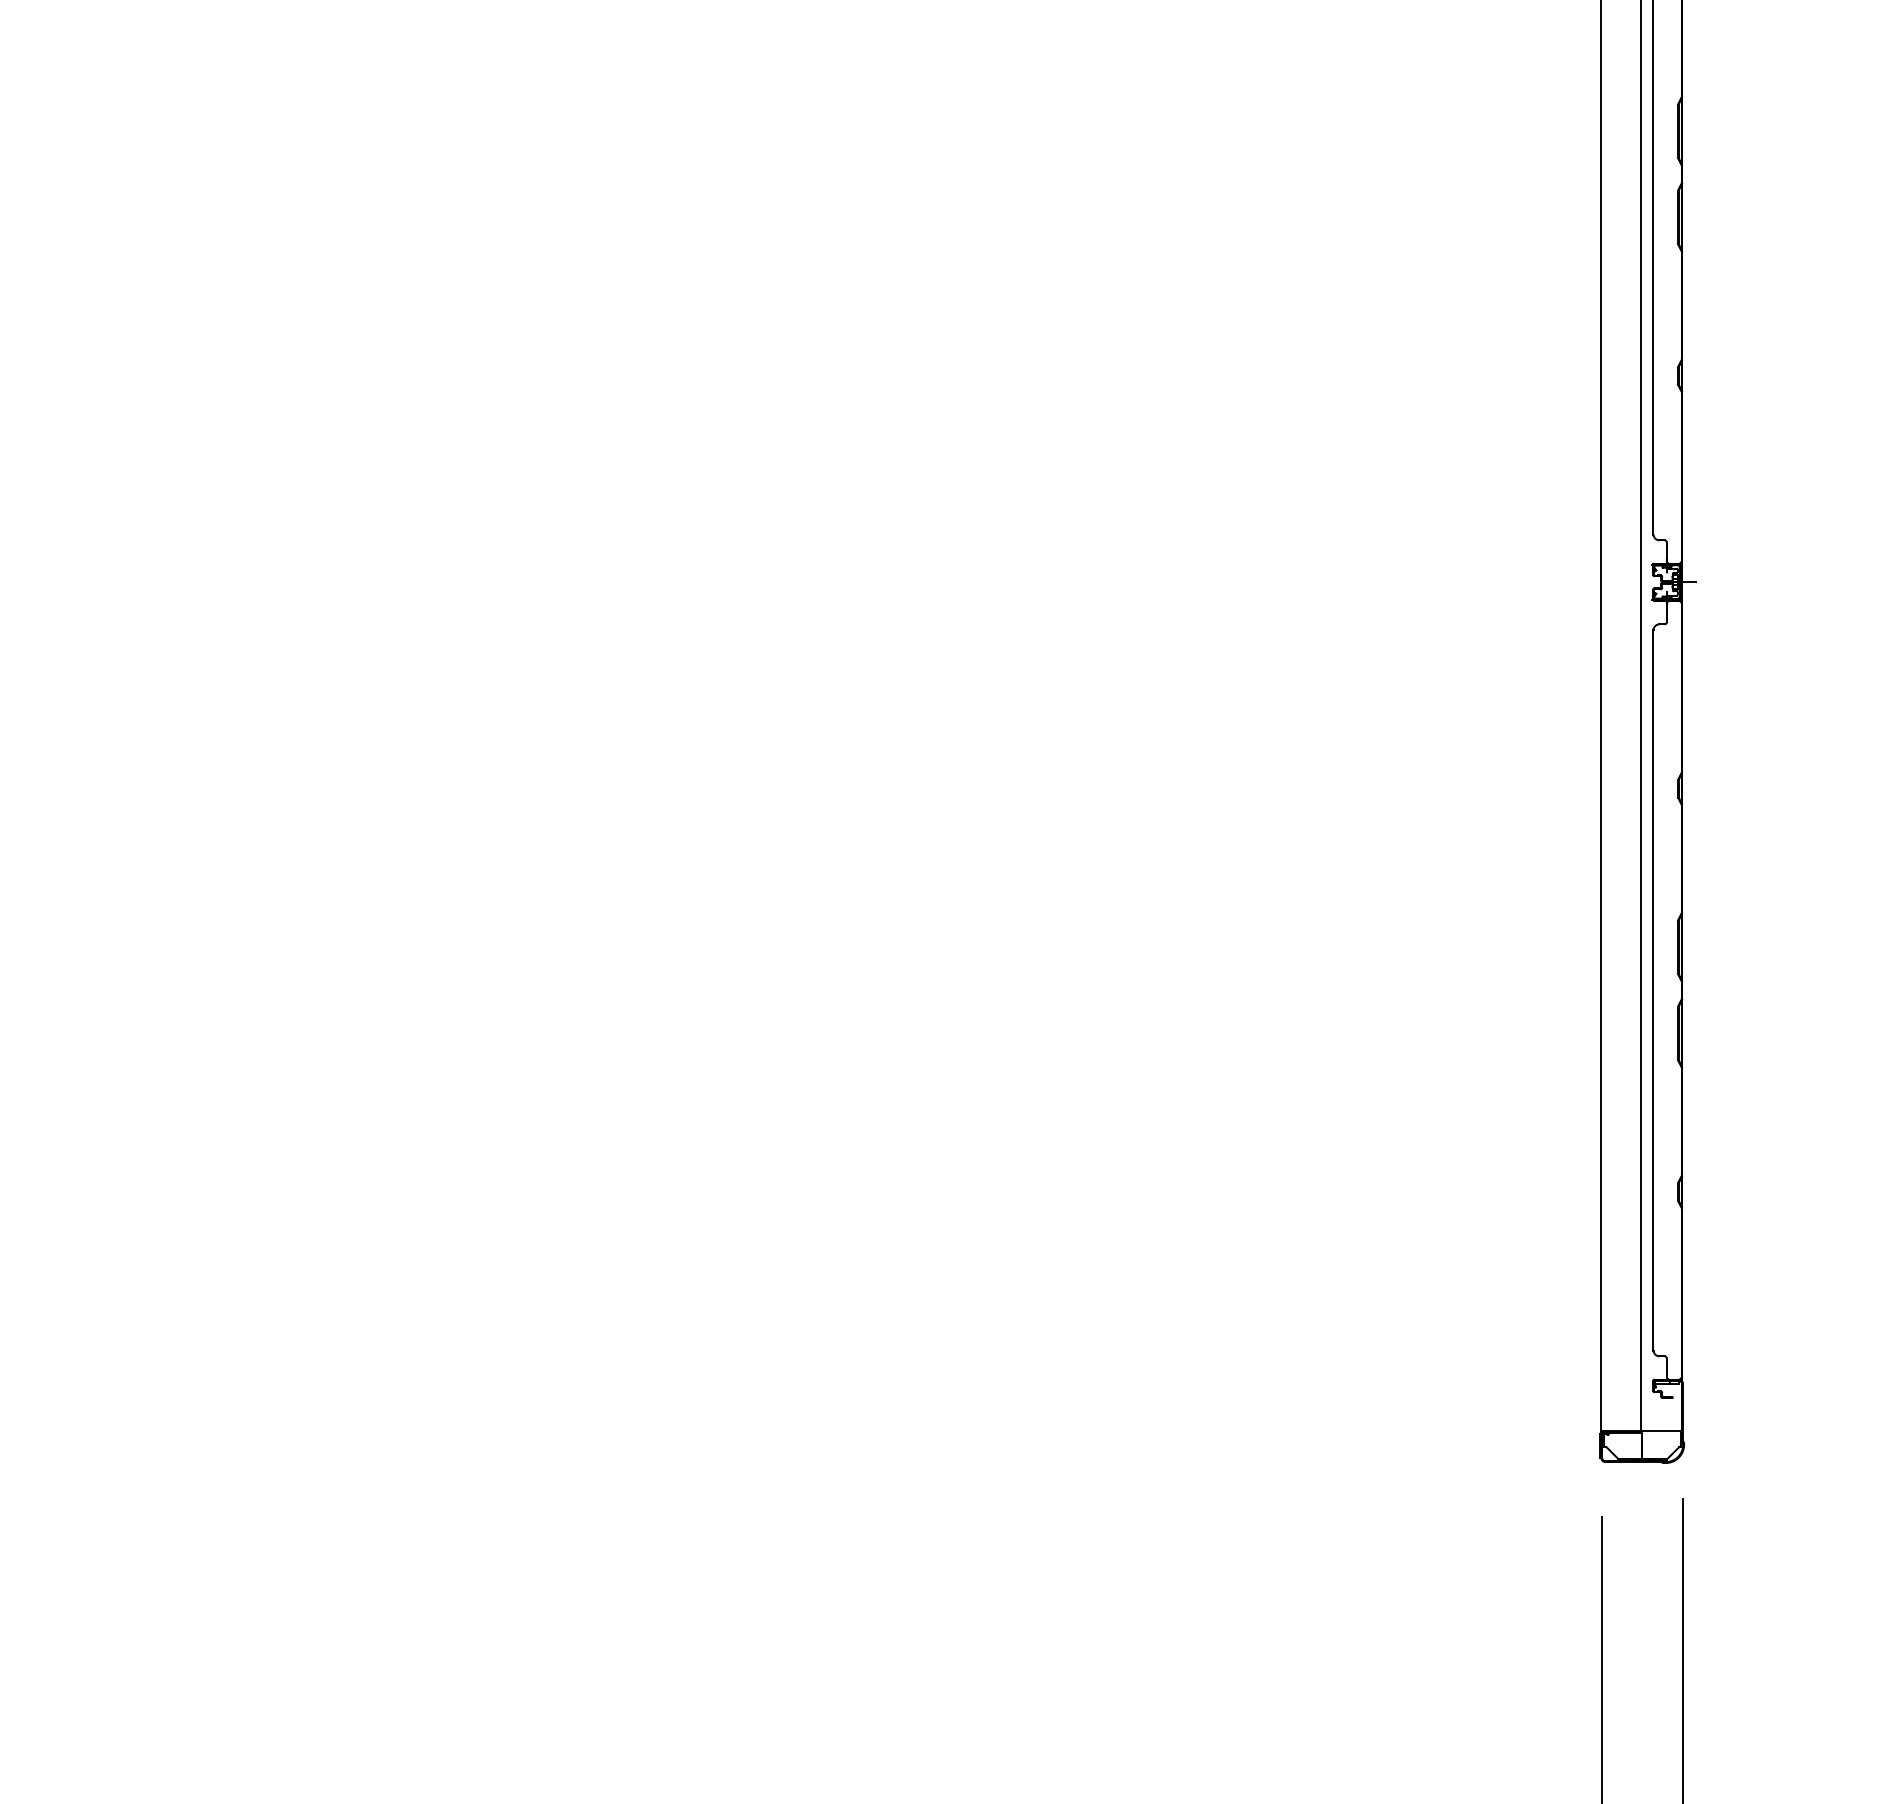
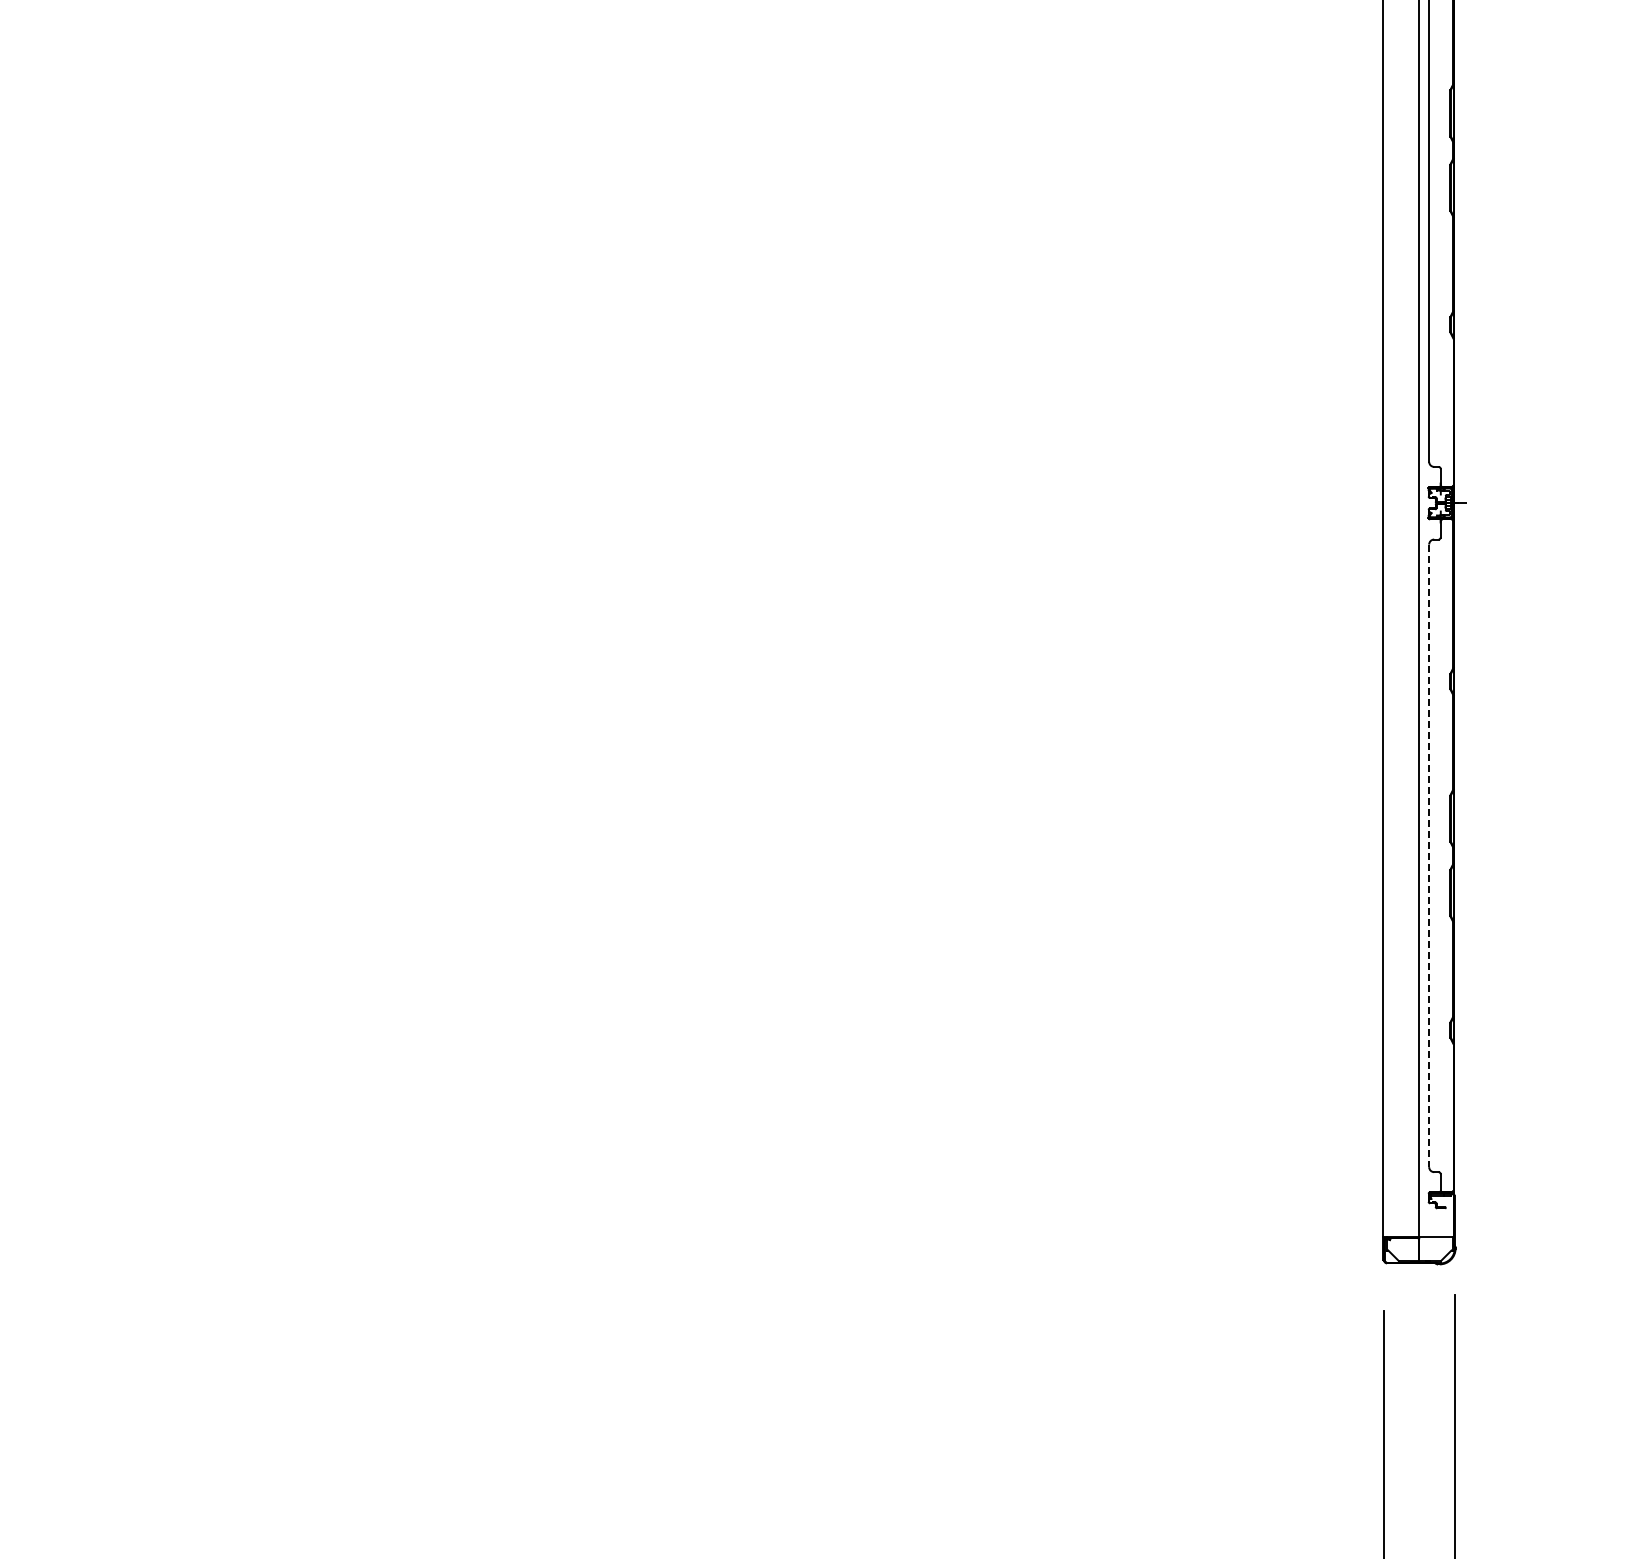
line: (1652, 991) -> (1428, 856), solid -> dashed

